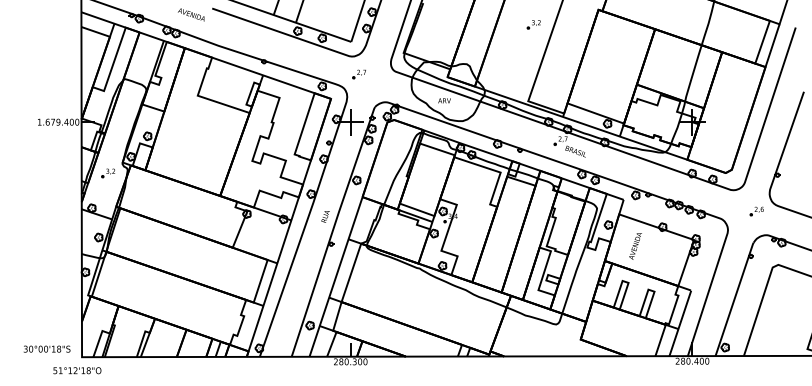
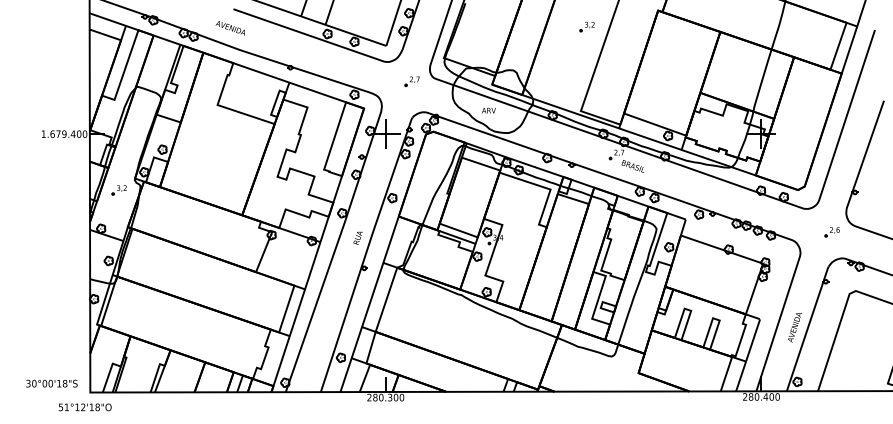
text: (190, 15) -> (229, 28), moved
part: (358, 74) -> (411, 81), moved
text: (635, 246) -> (794, 327), moved

